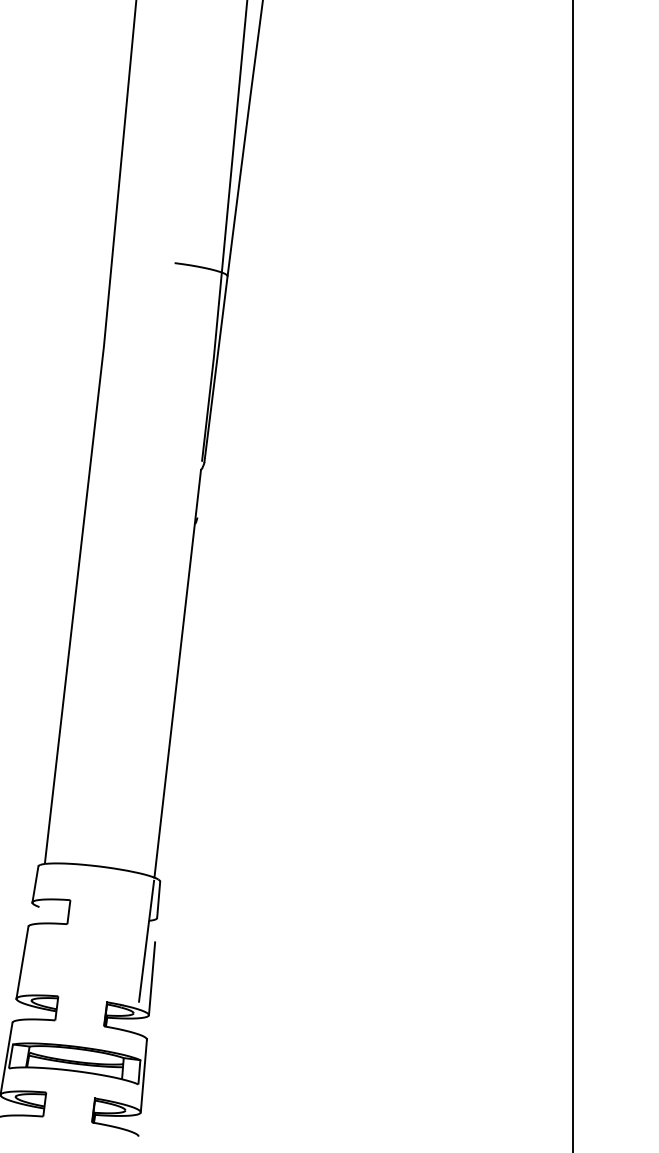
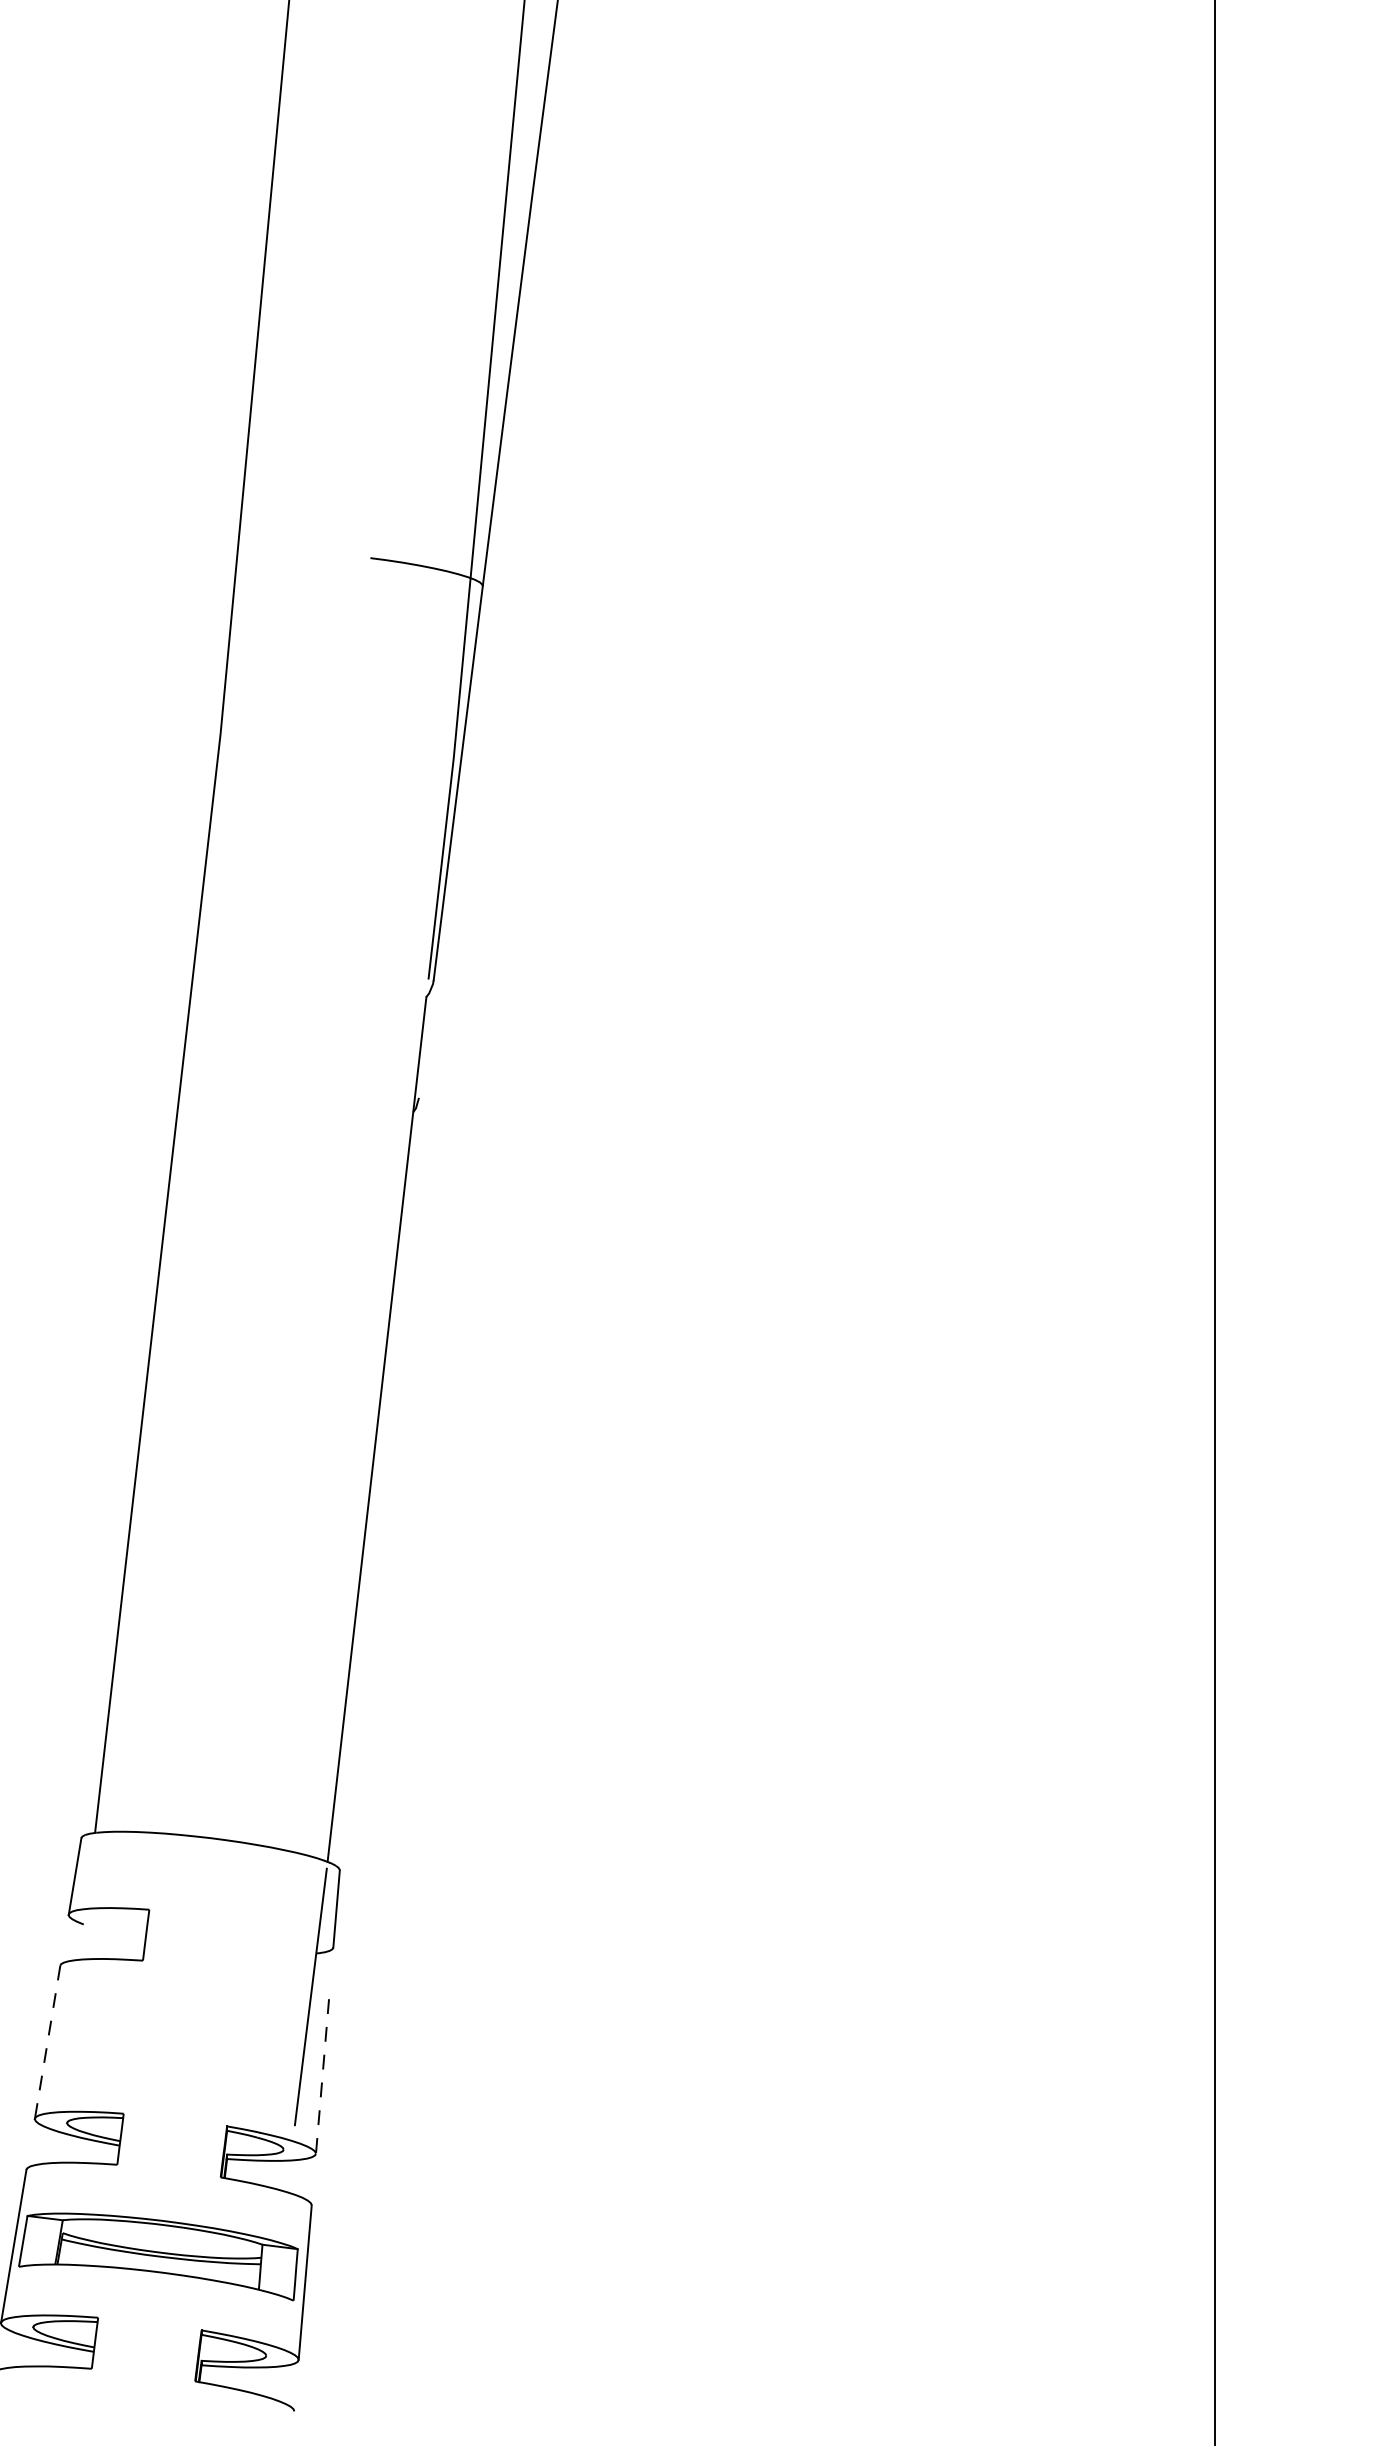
line: (22, 962) -> (47, 2041), solid -> dashed
line: (152, 978) -> (323, 2075), solid -> dashed

